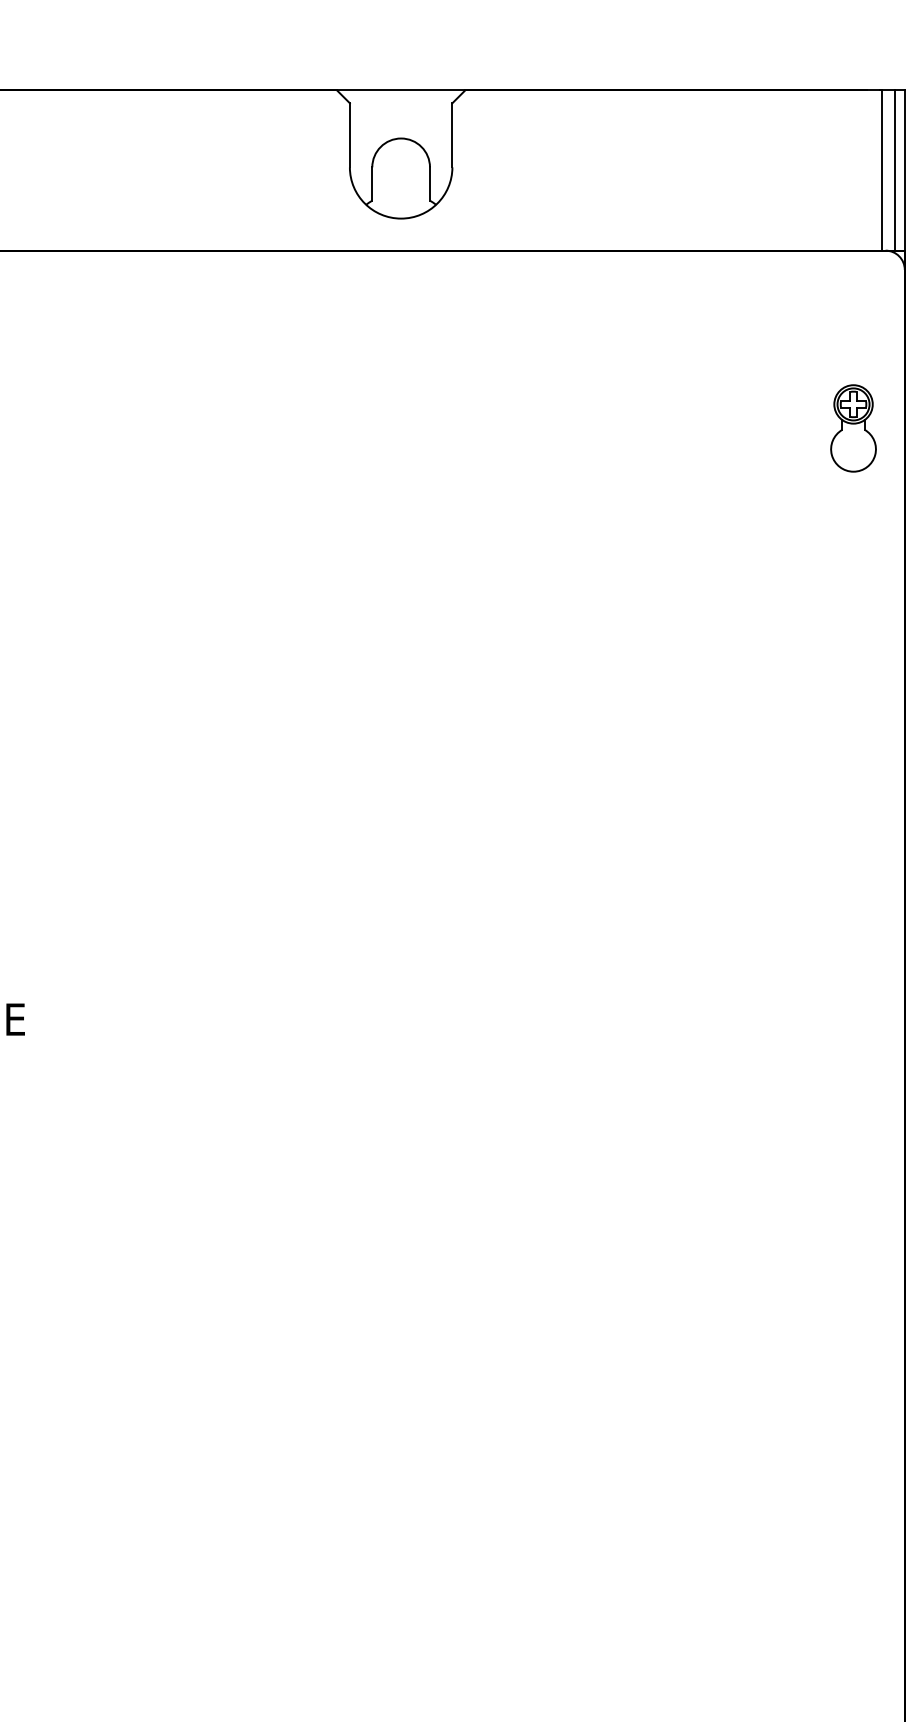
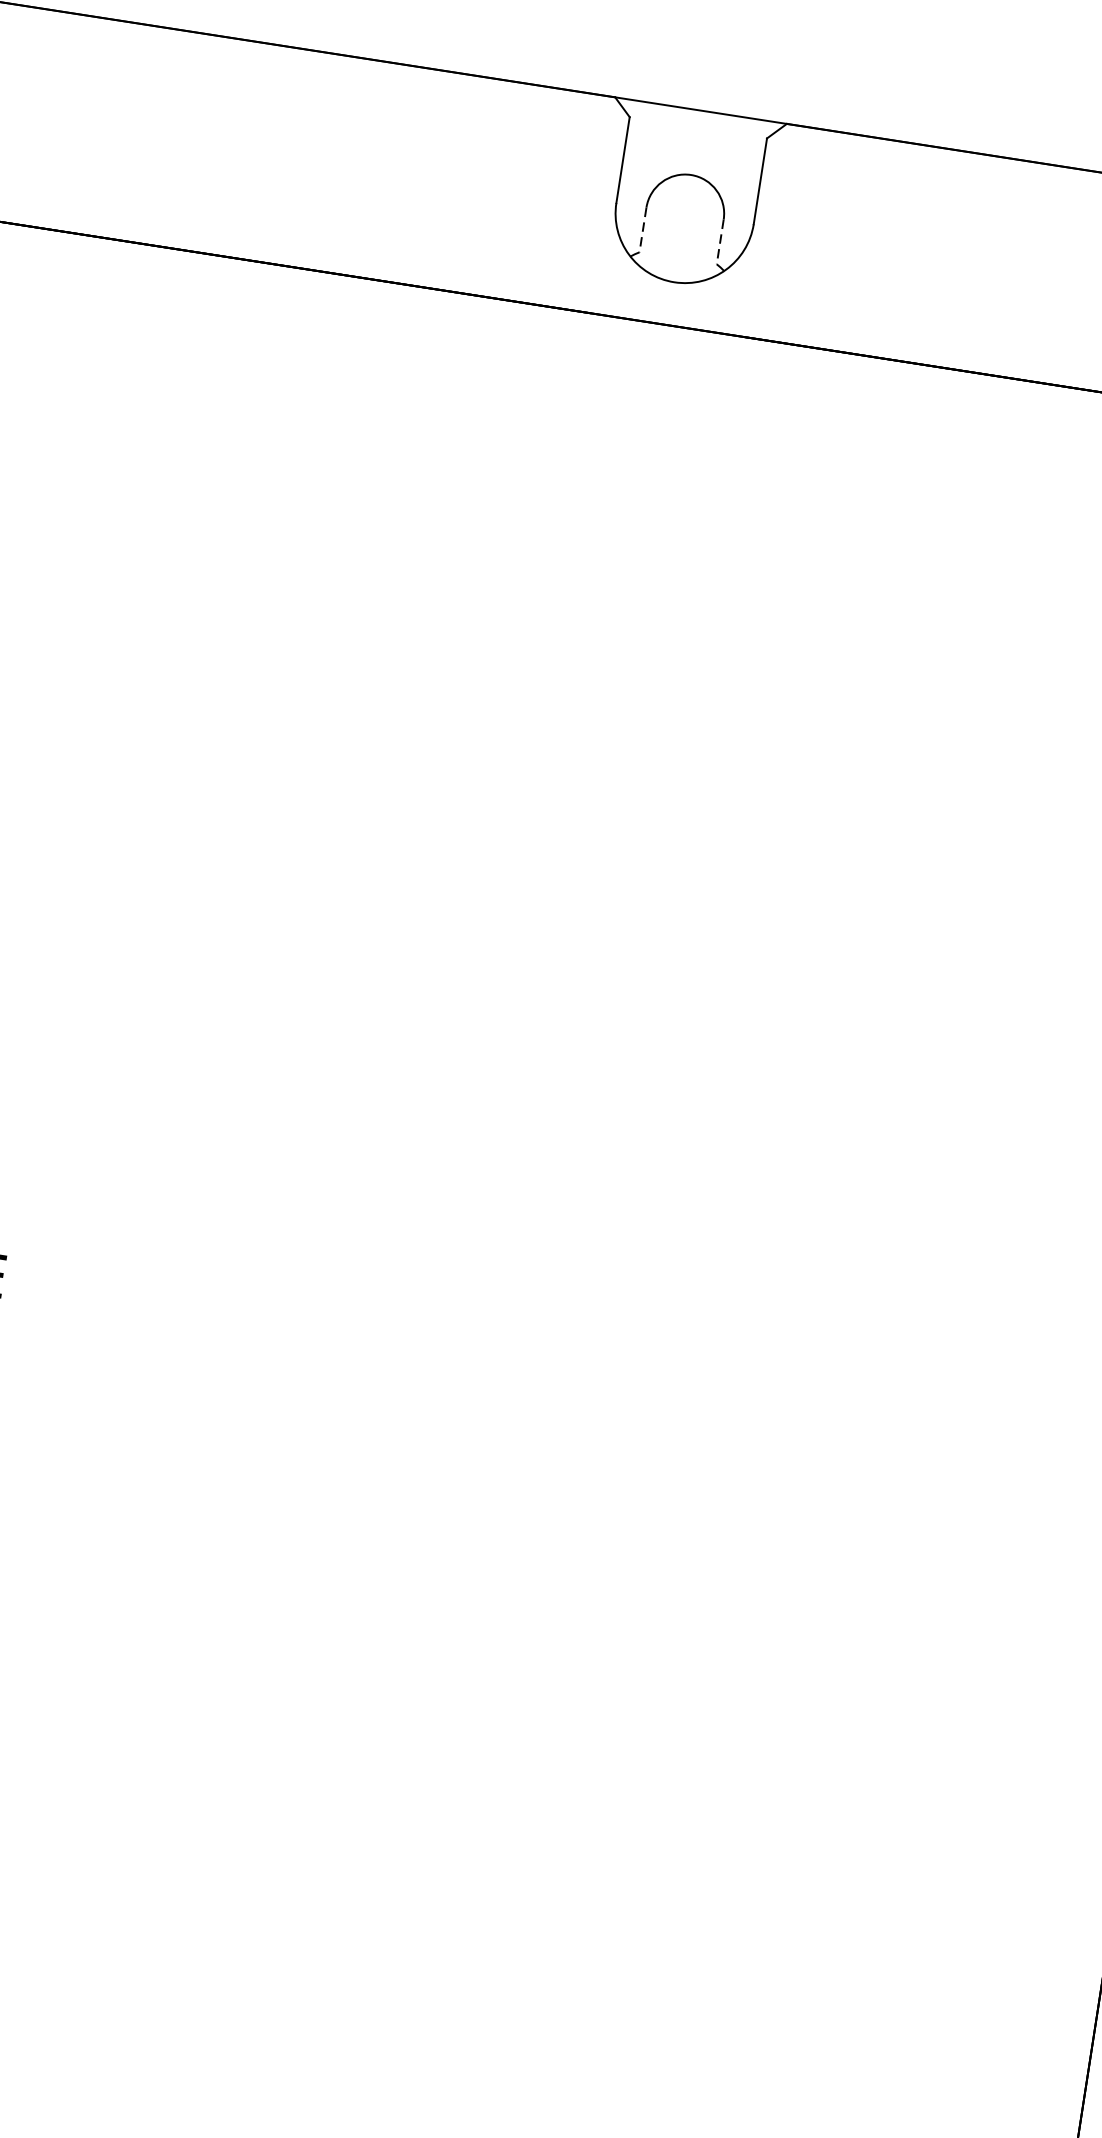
line: (372, 184) -> (643, 230), solid -> dashed
line: (429, 184) -> (719, 242), solid -> dashed

